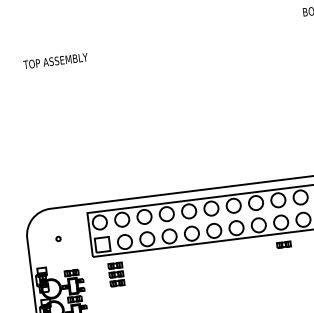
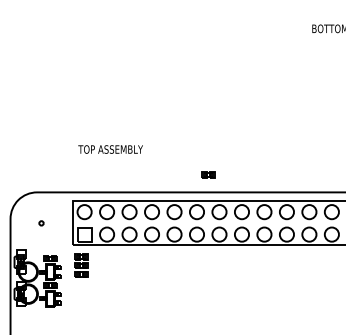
text: (55, 61) -> (110, 149), moved
part: (283, 244) -> (208, 174), moved
part: (116, 274) -> (81, 265), moved

